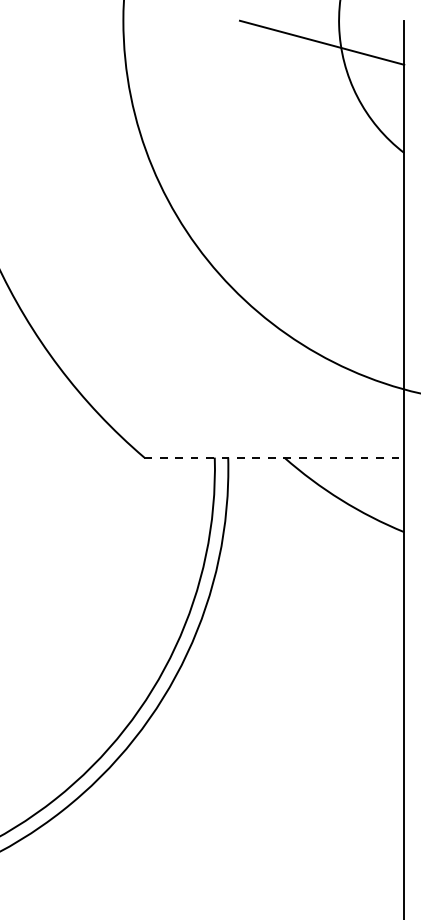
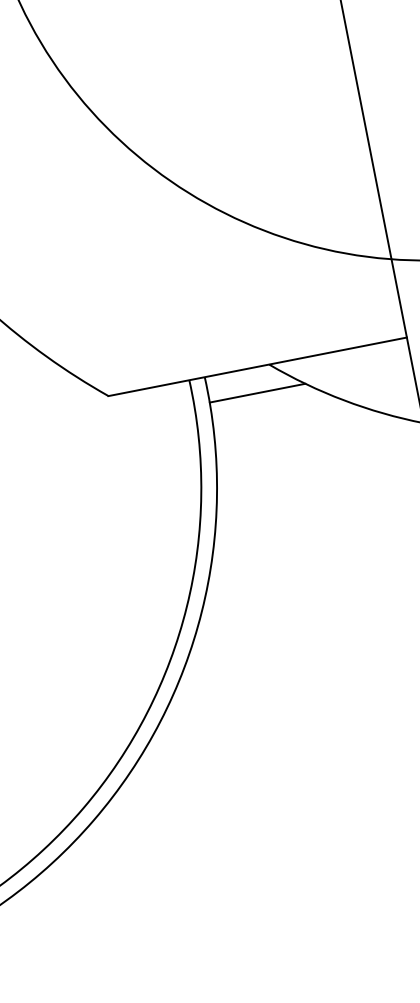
line: (274, 457) -> (257, 366), dashed -> solid
line: (269, 479) -> (257, 393), added

